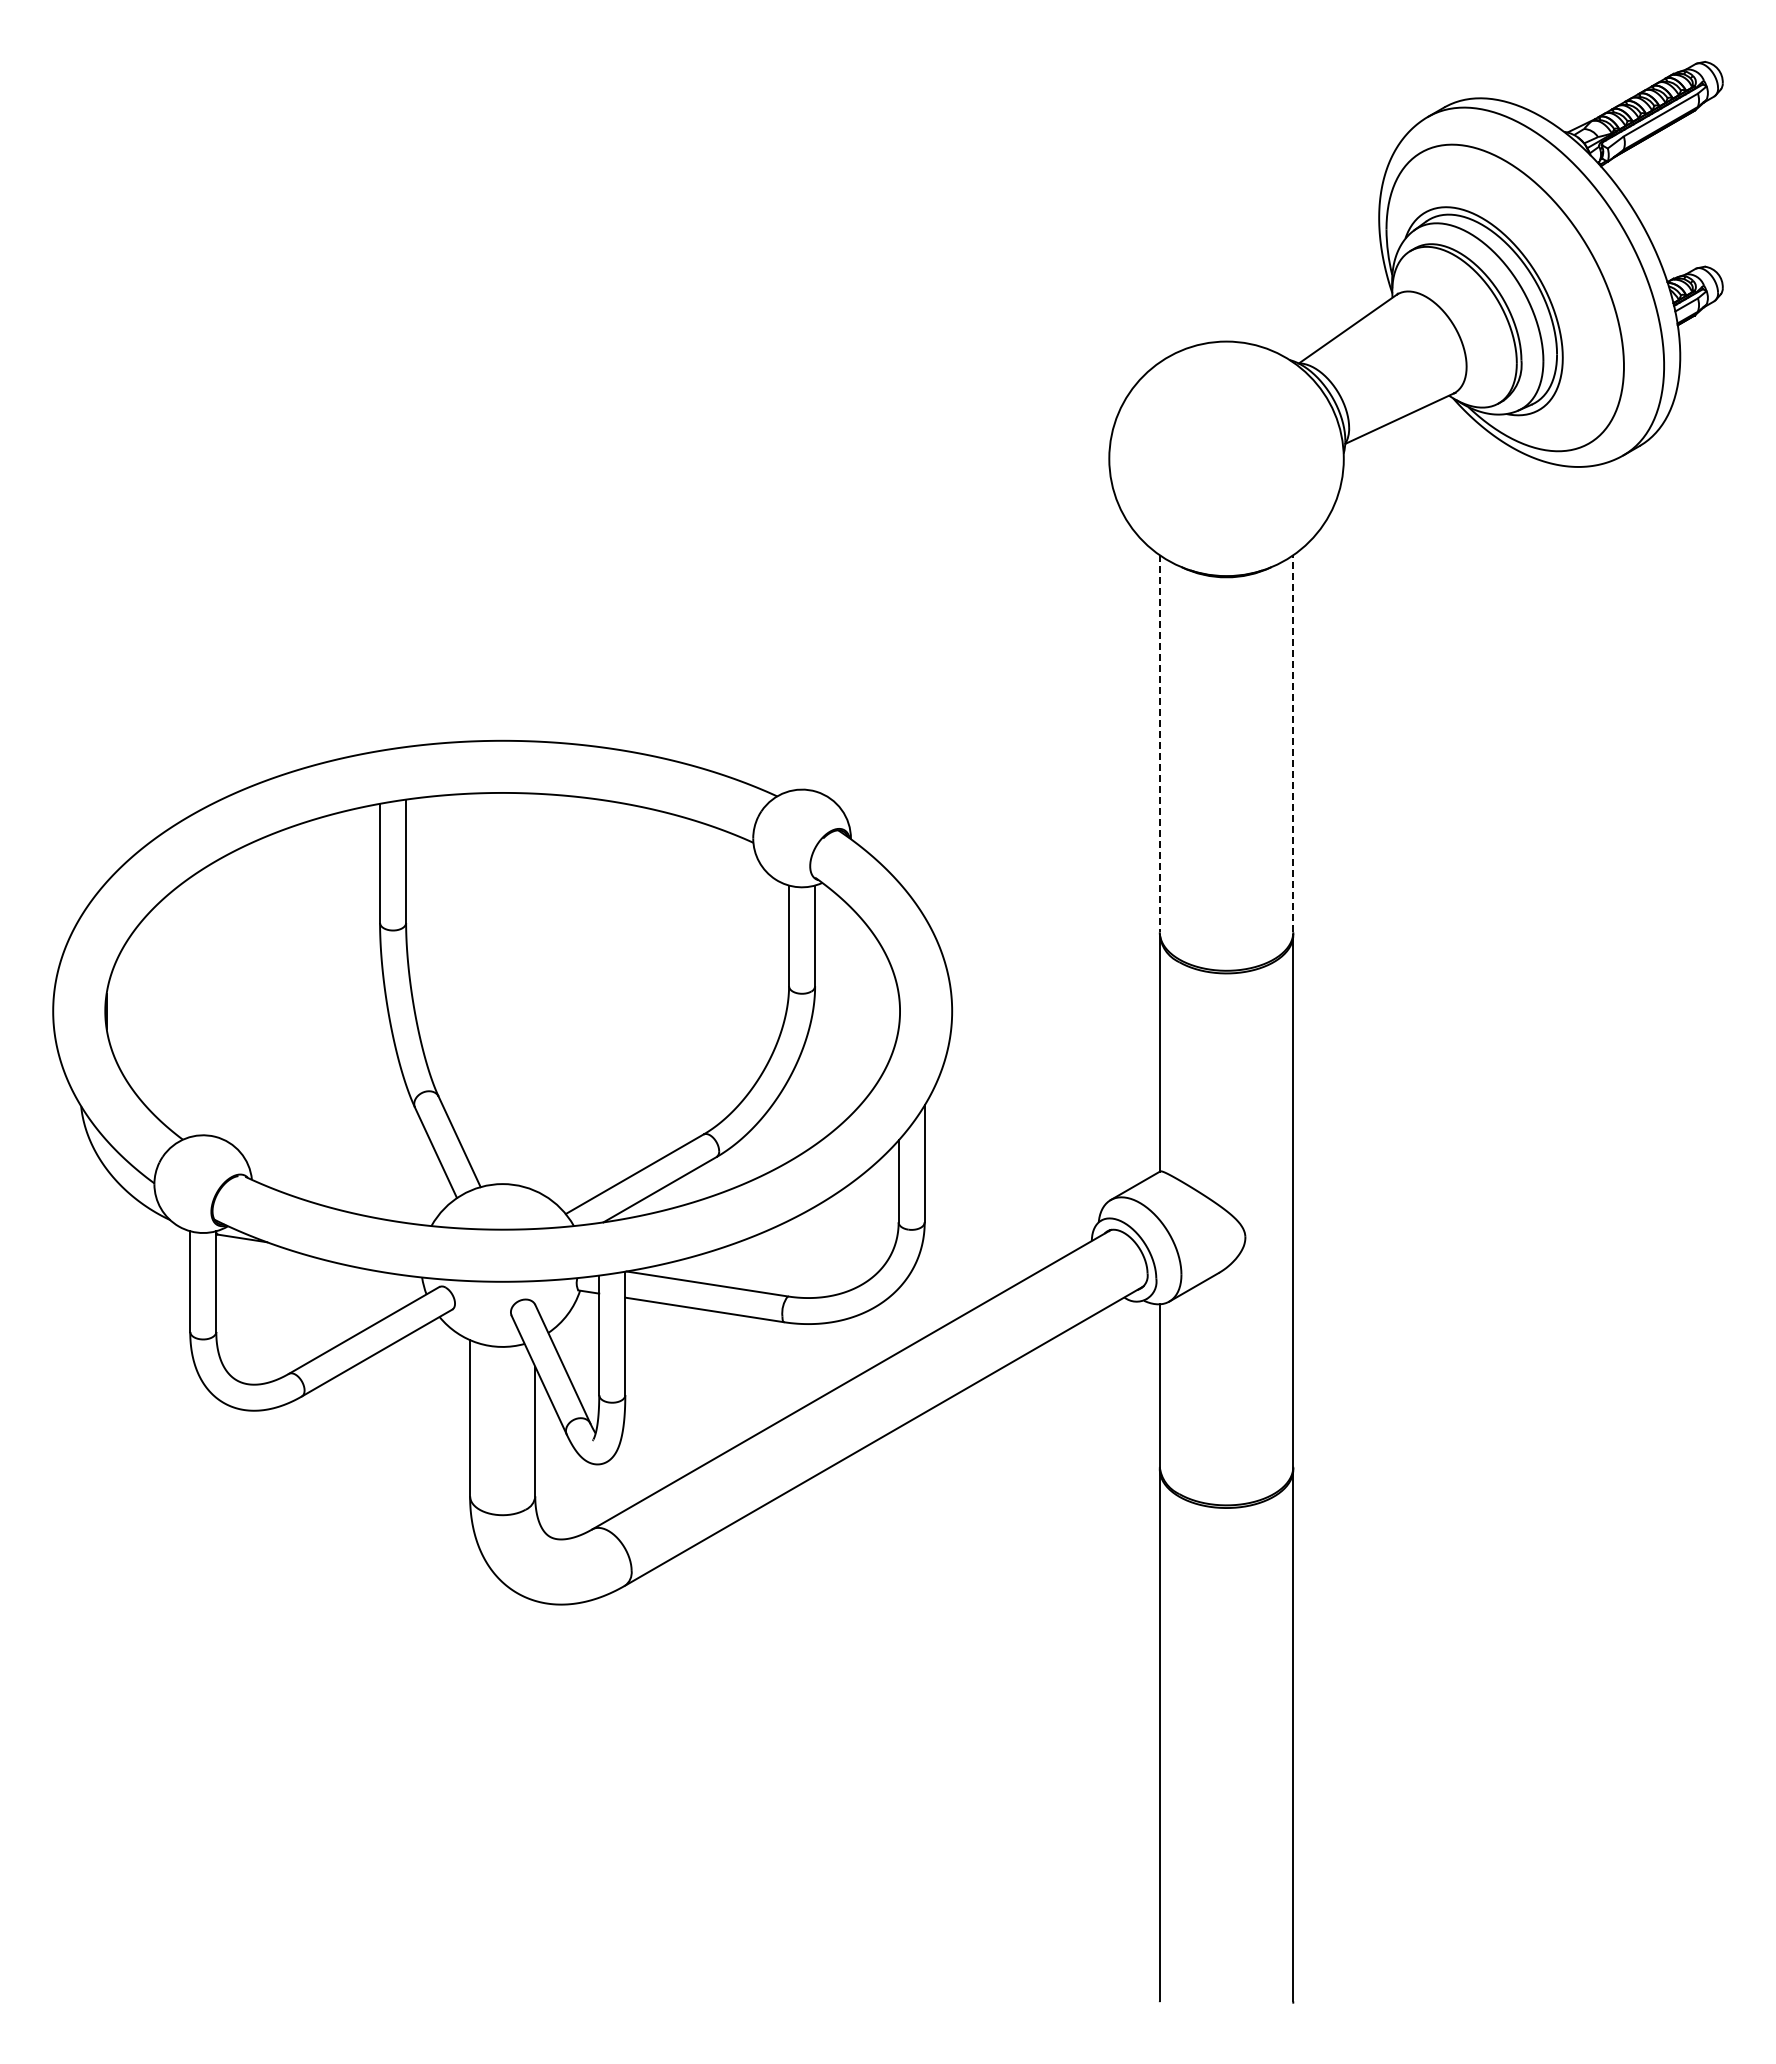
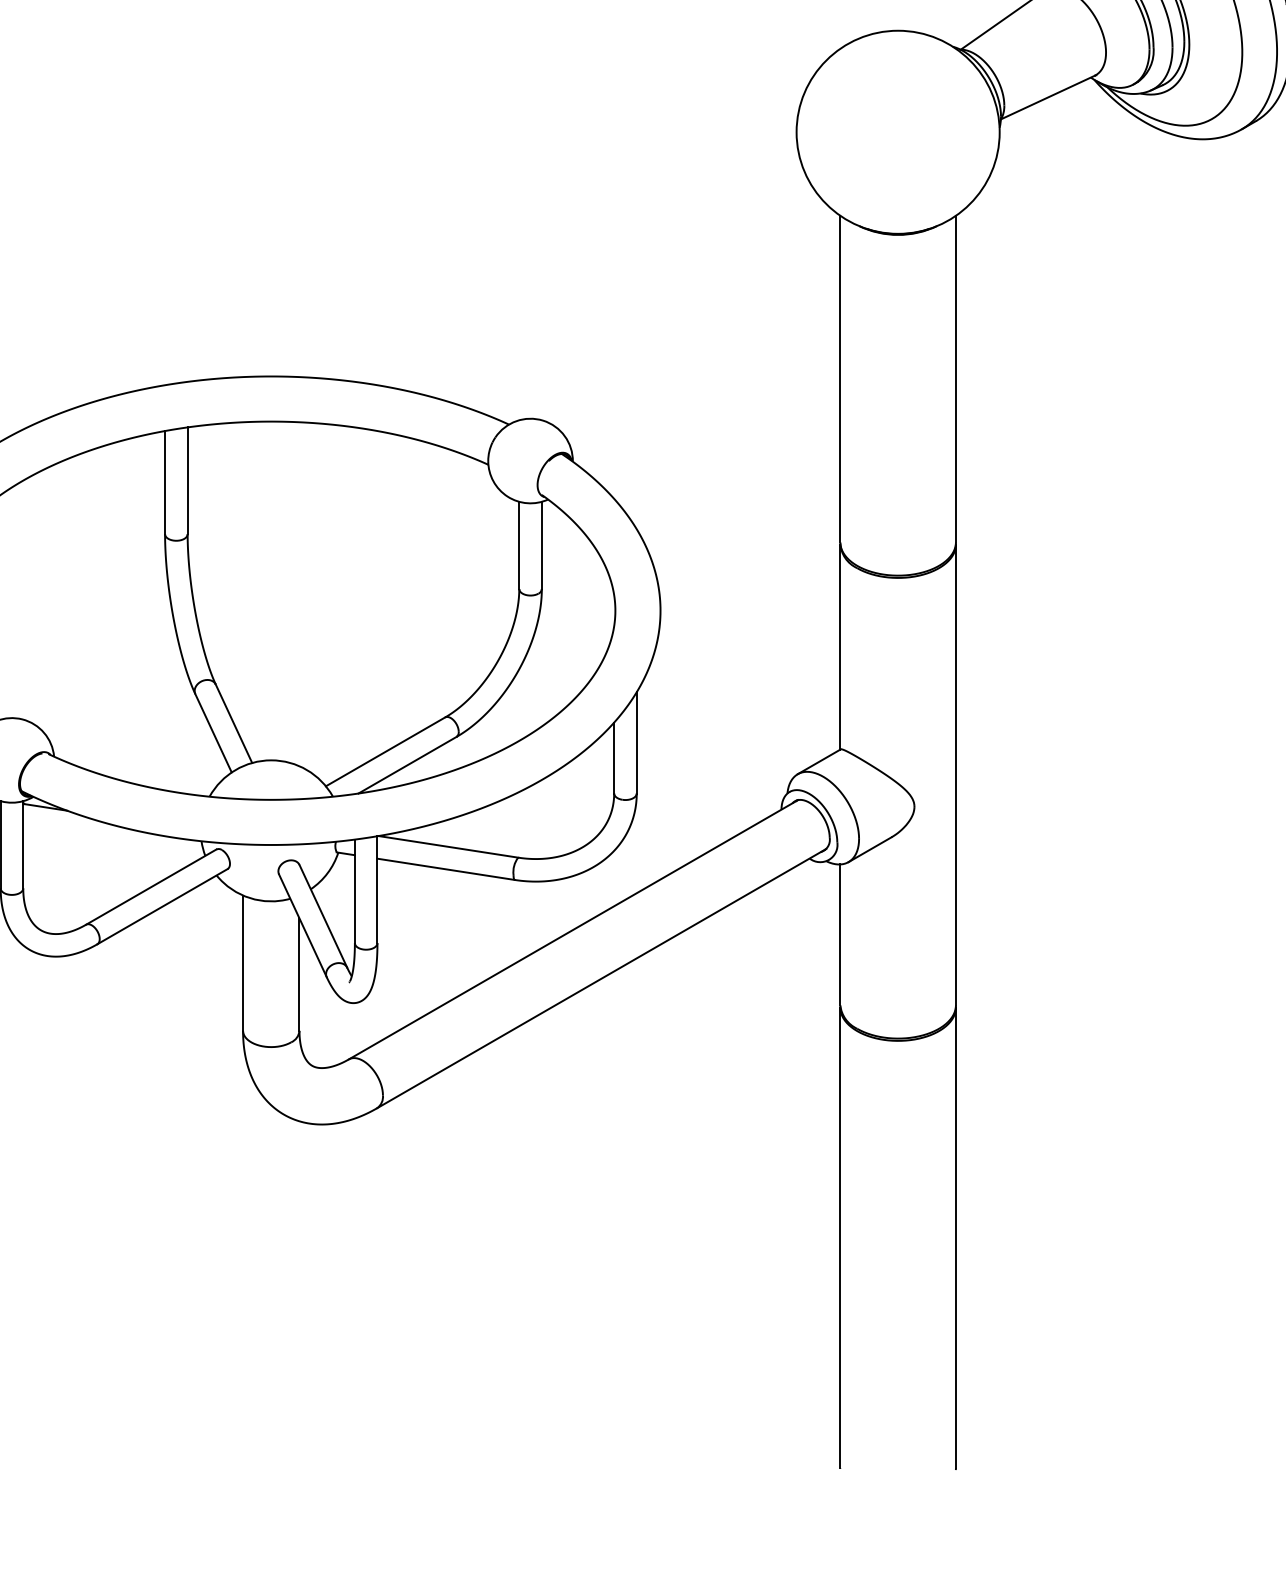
line: (1159, 743) -> (840, 378), dashed -> solid
line: (1293, 743) -> (956, 378), dashed -> solid

